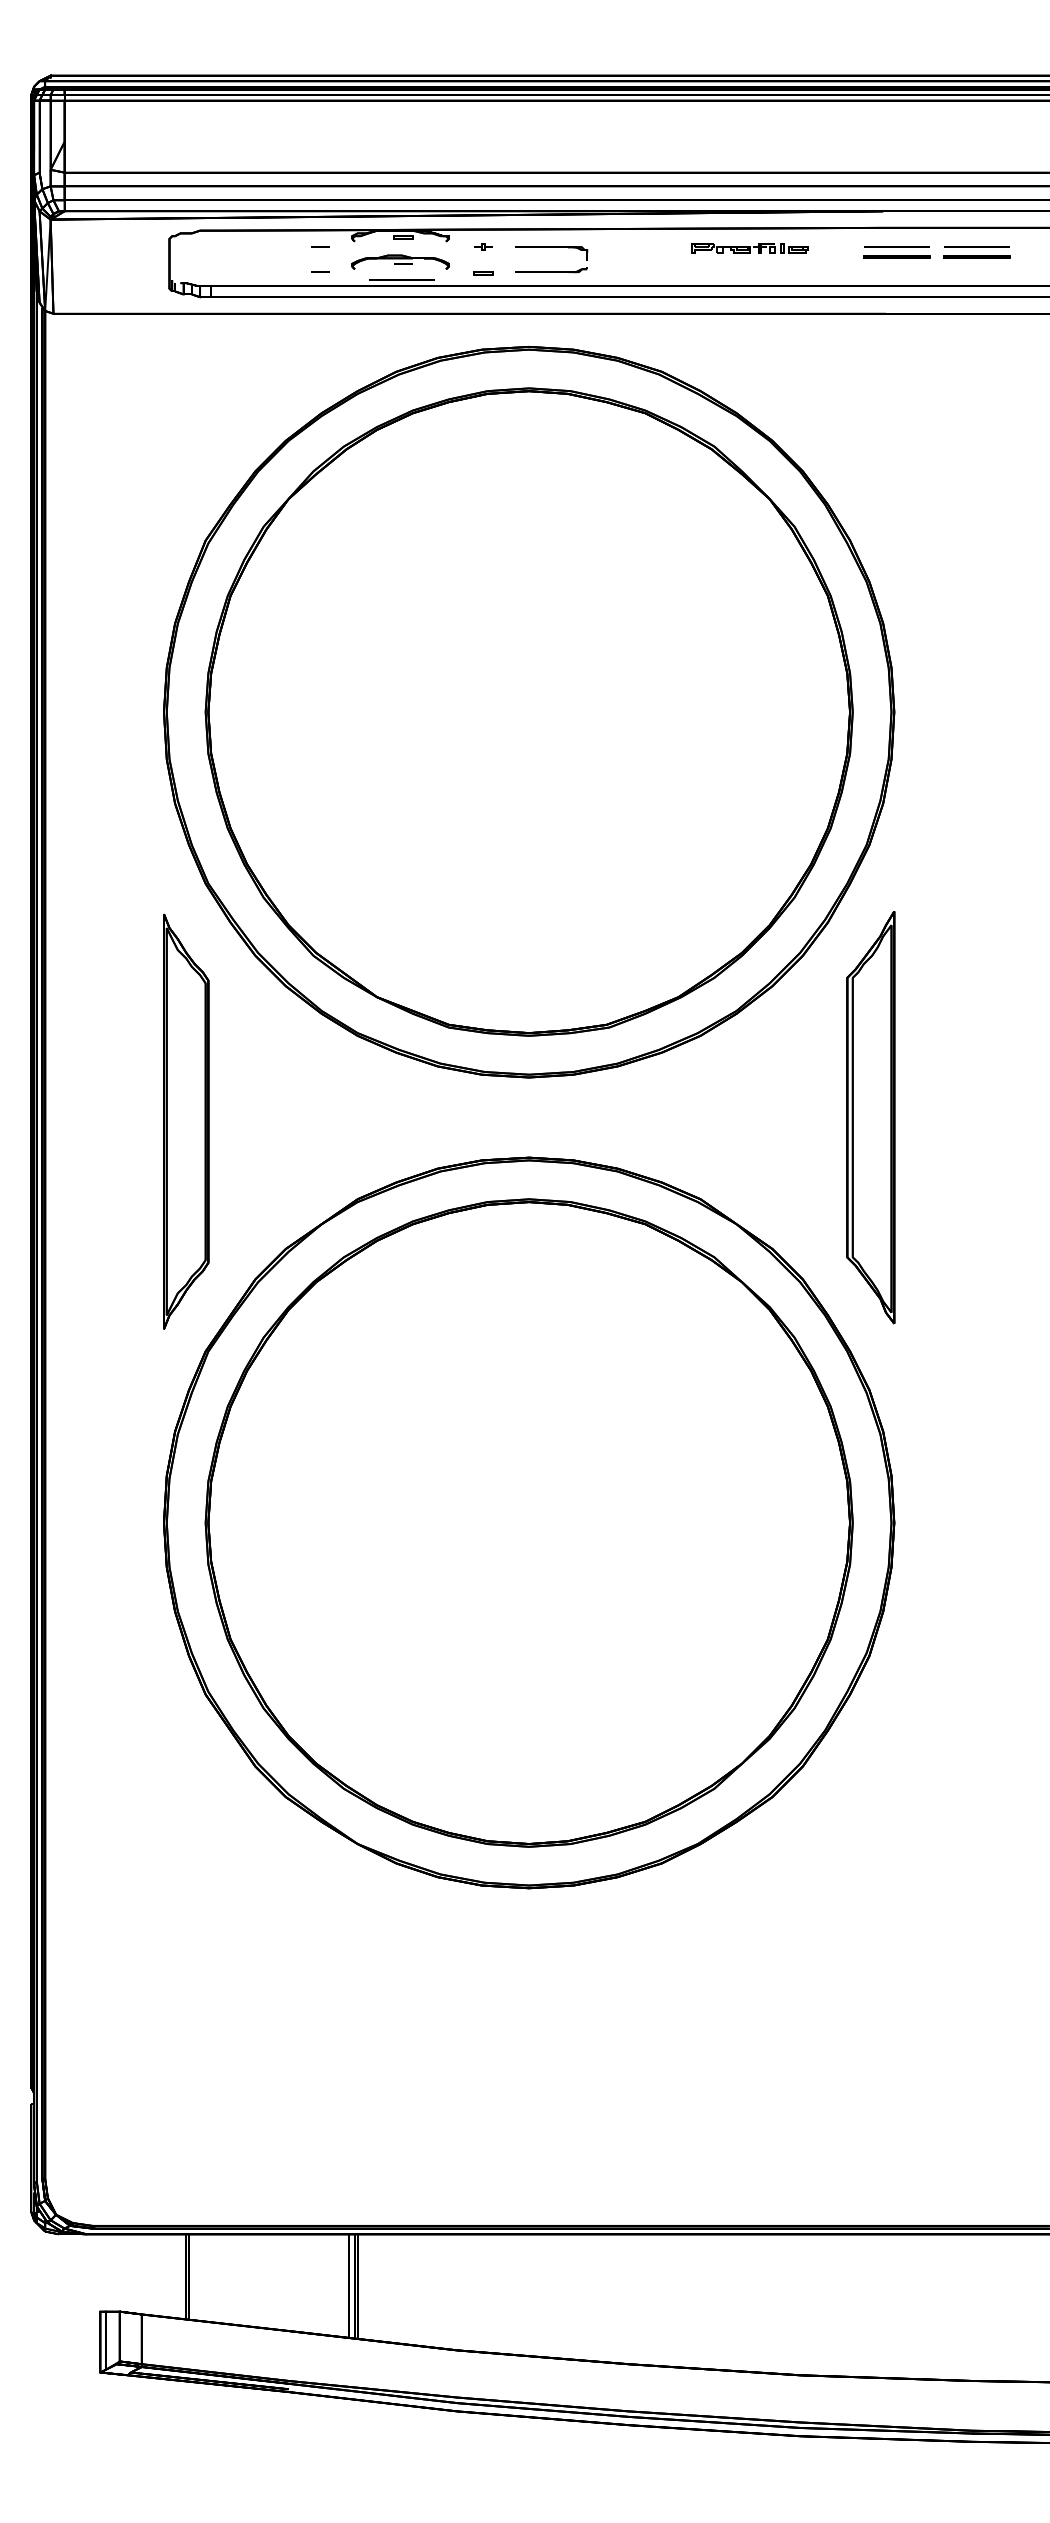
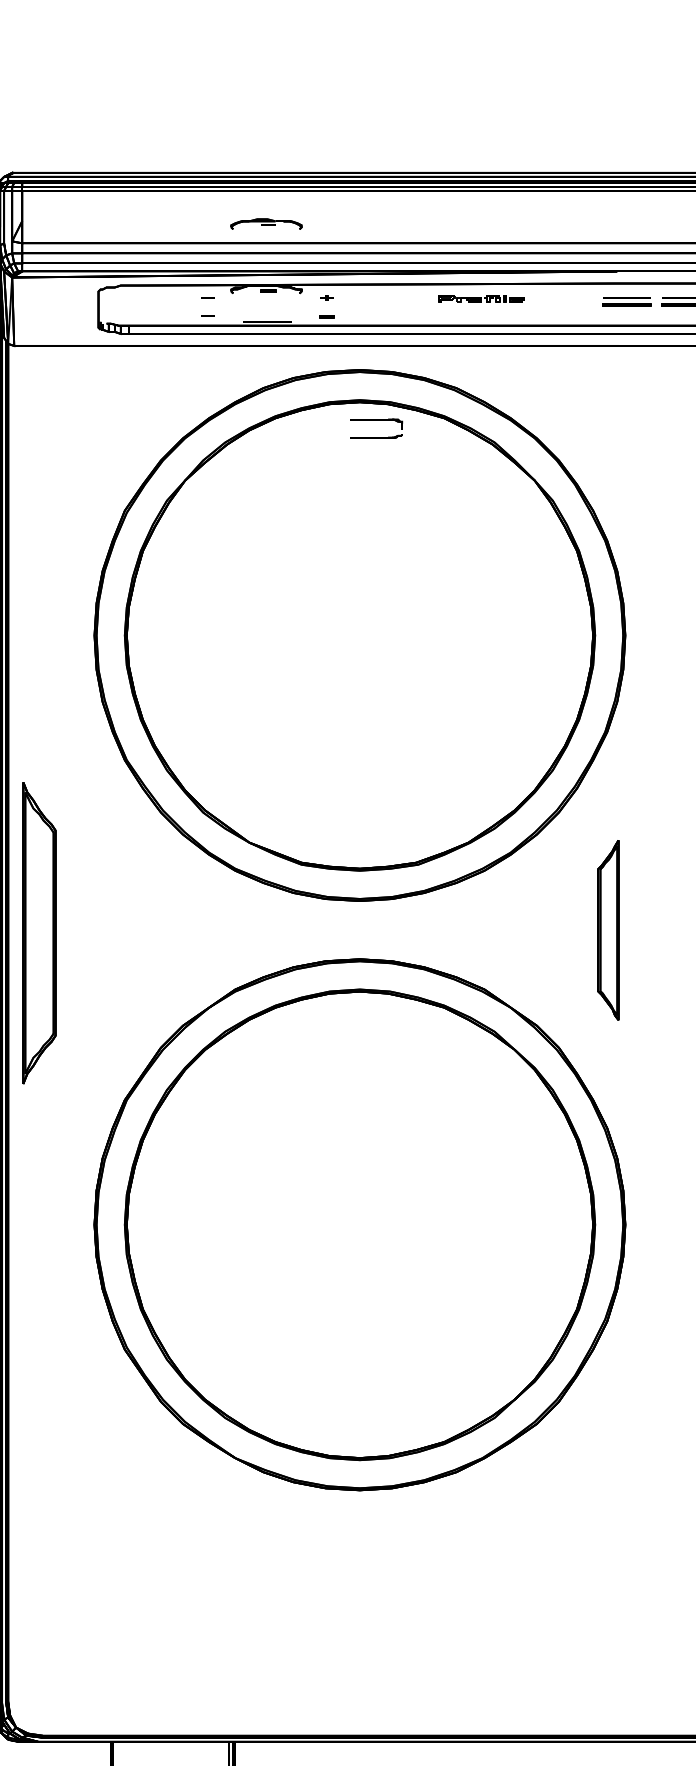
part: (551, 247) -> (376, 419), moved
part: (749, 248) -> (480, 298), moved
part: (400, 261) -> (266, 223), moved
part: (870, 1117) -> (608, 930), size x0.6
part: (186, 1121) -> (39, 933), moved

